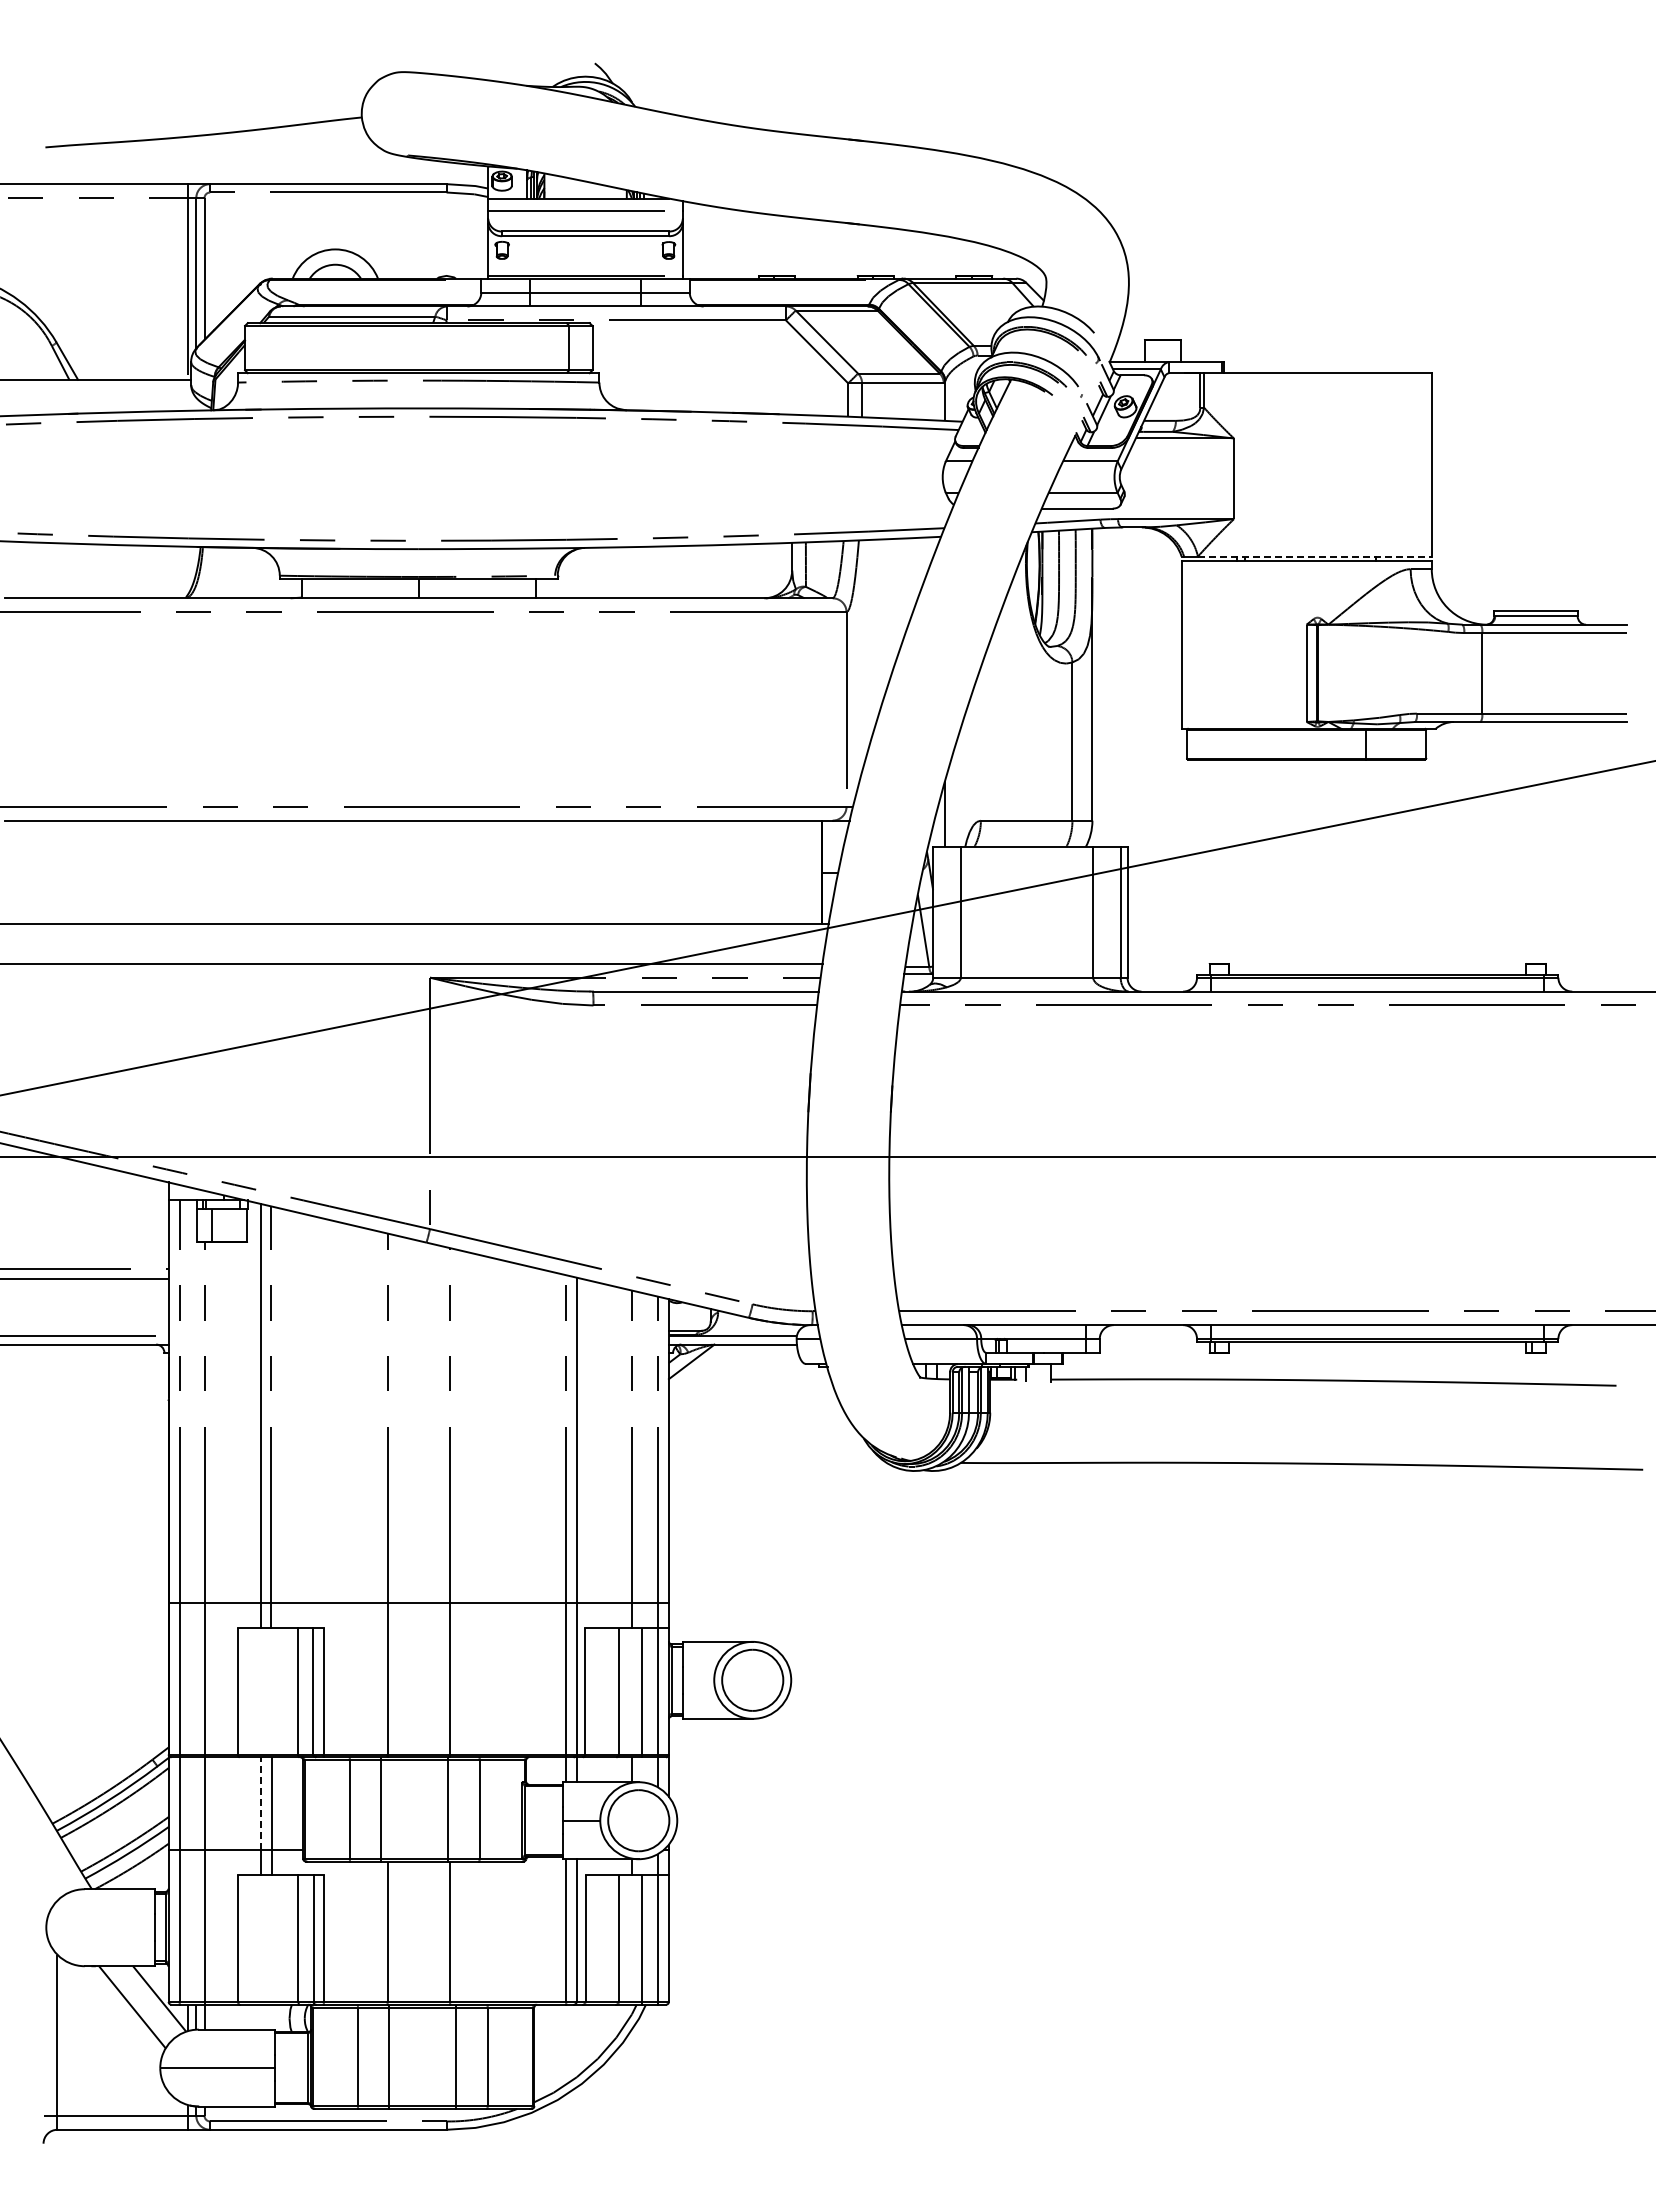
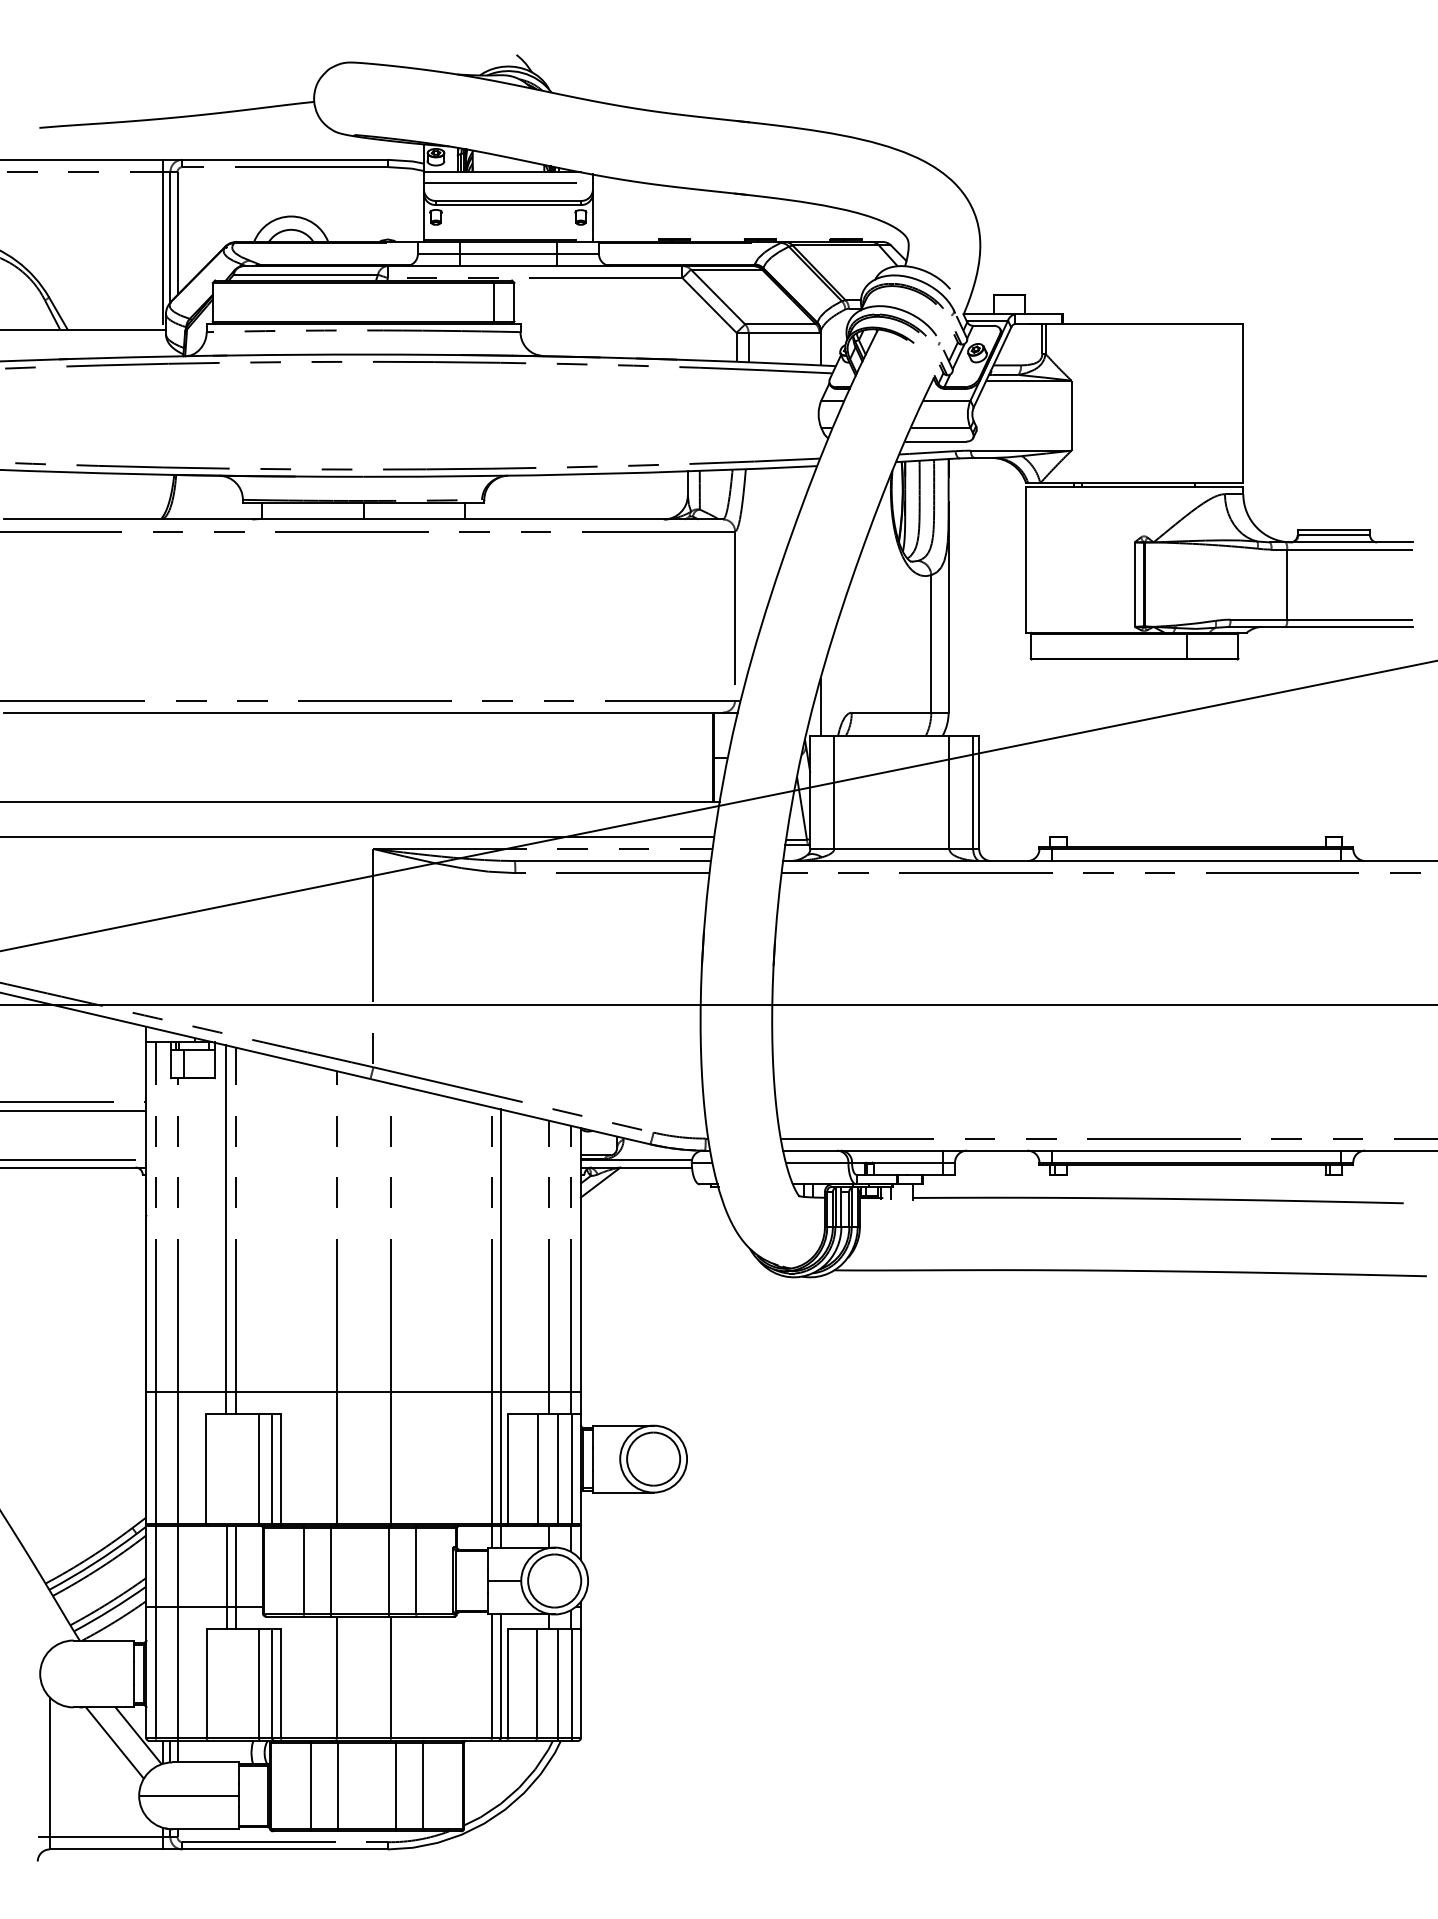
line: (1314, 556) -> (1141, 483), dashed -> solid
line: (261, 1803) -> (227, 1566), dashed -> solid

